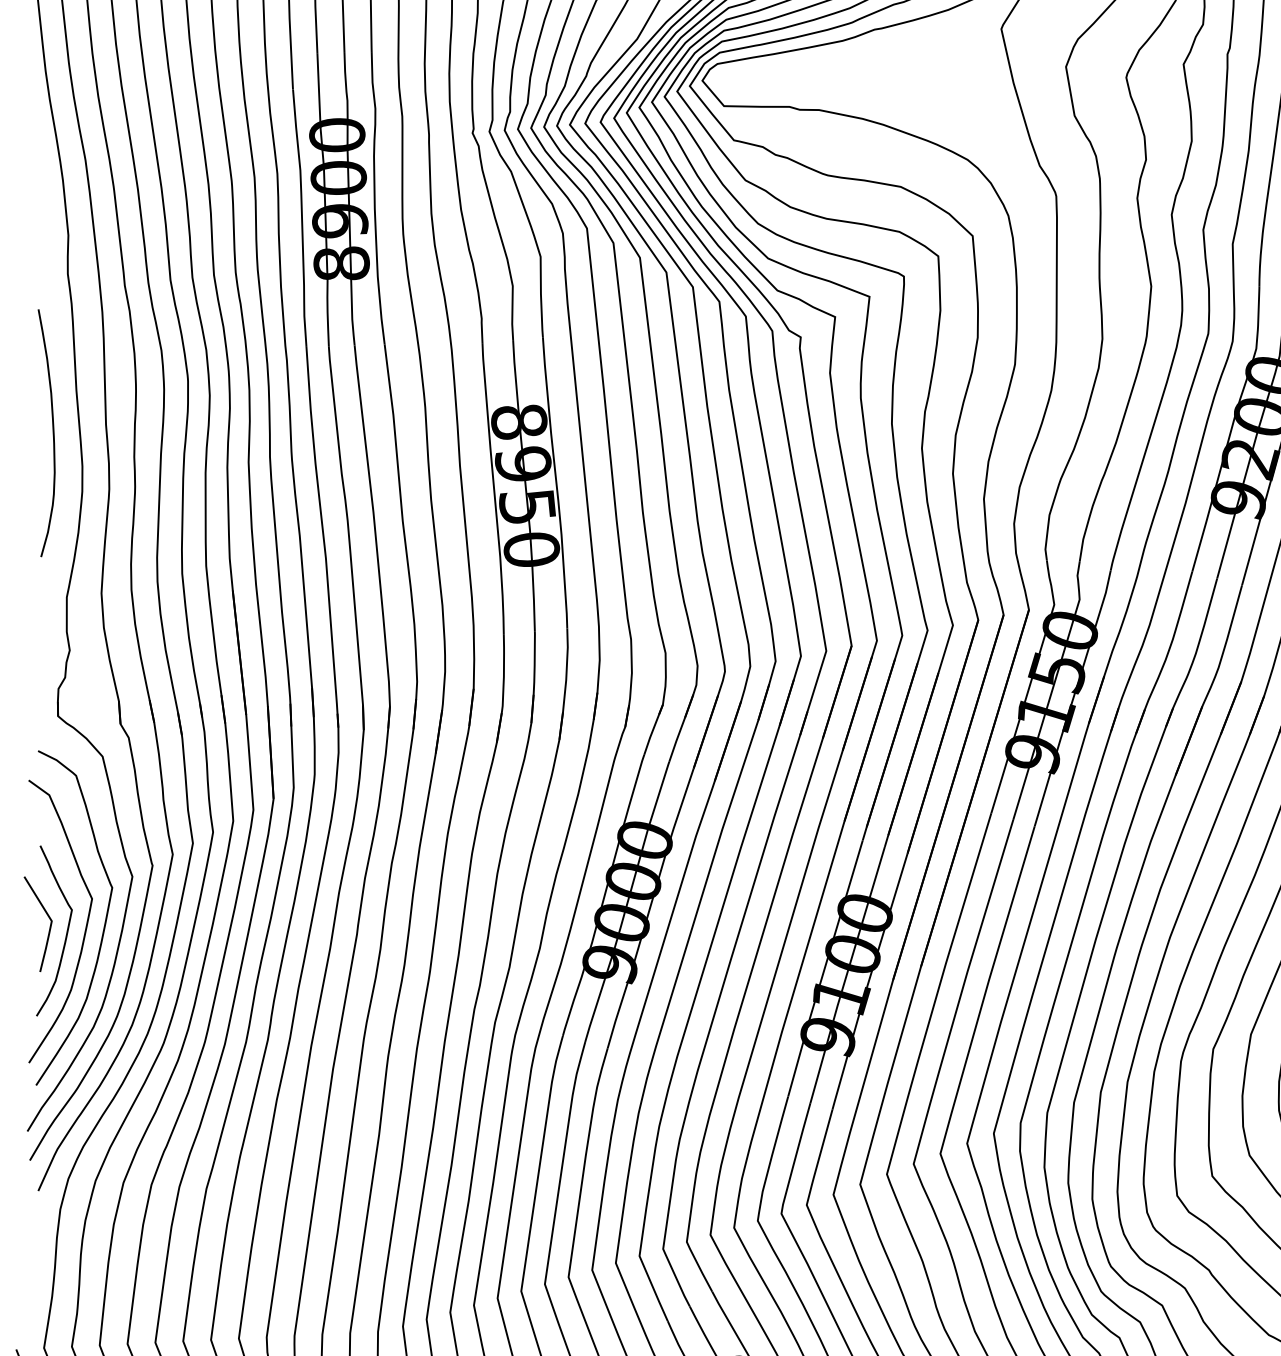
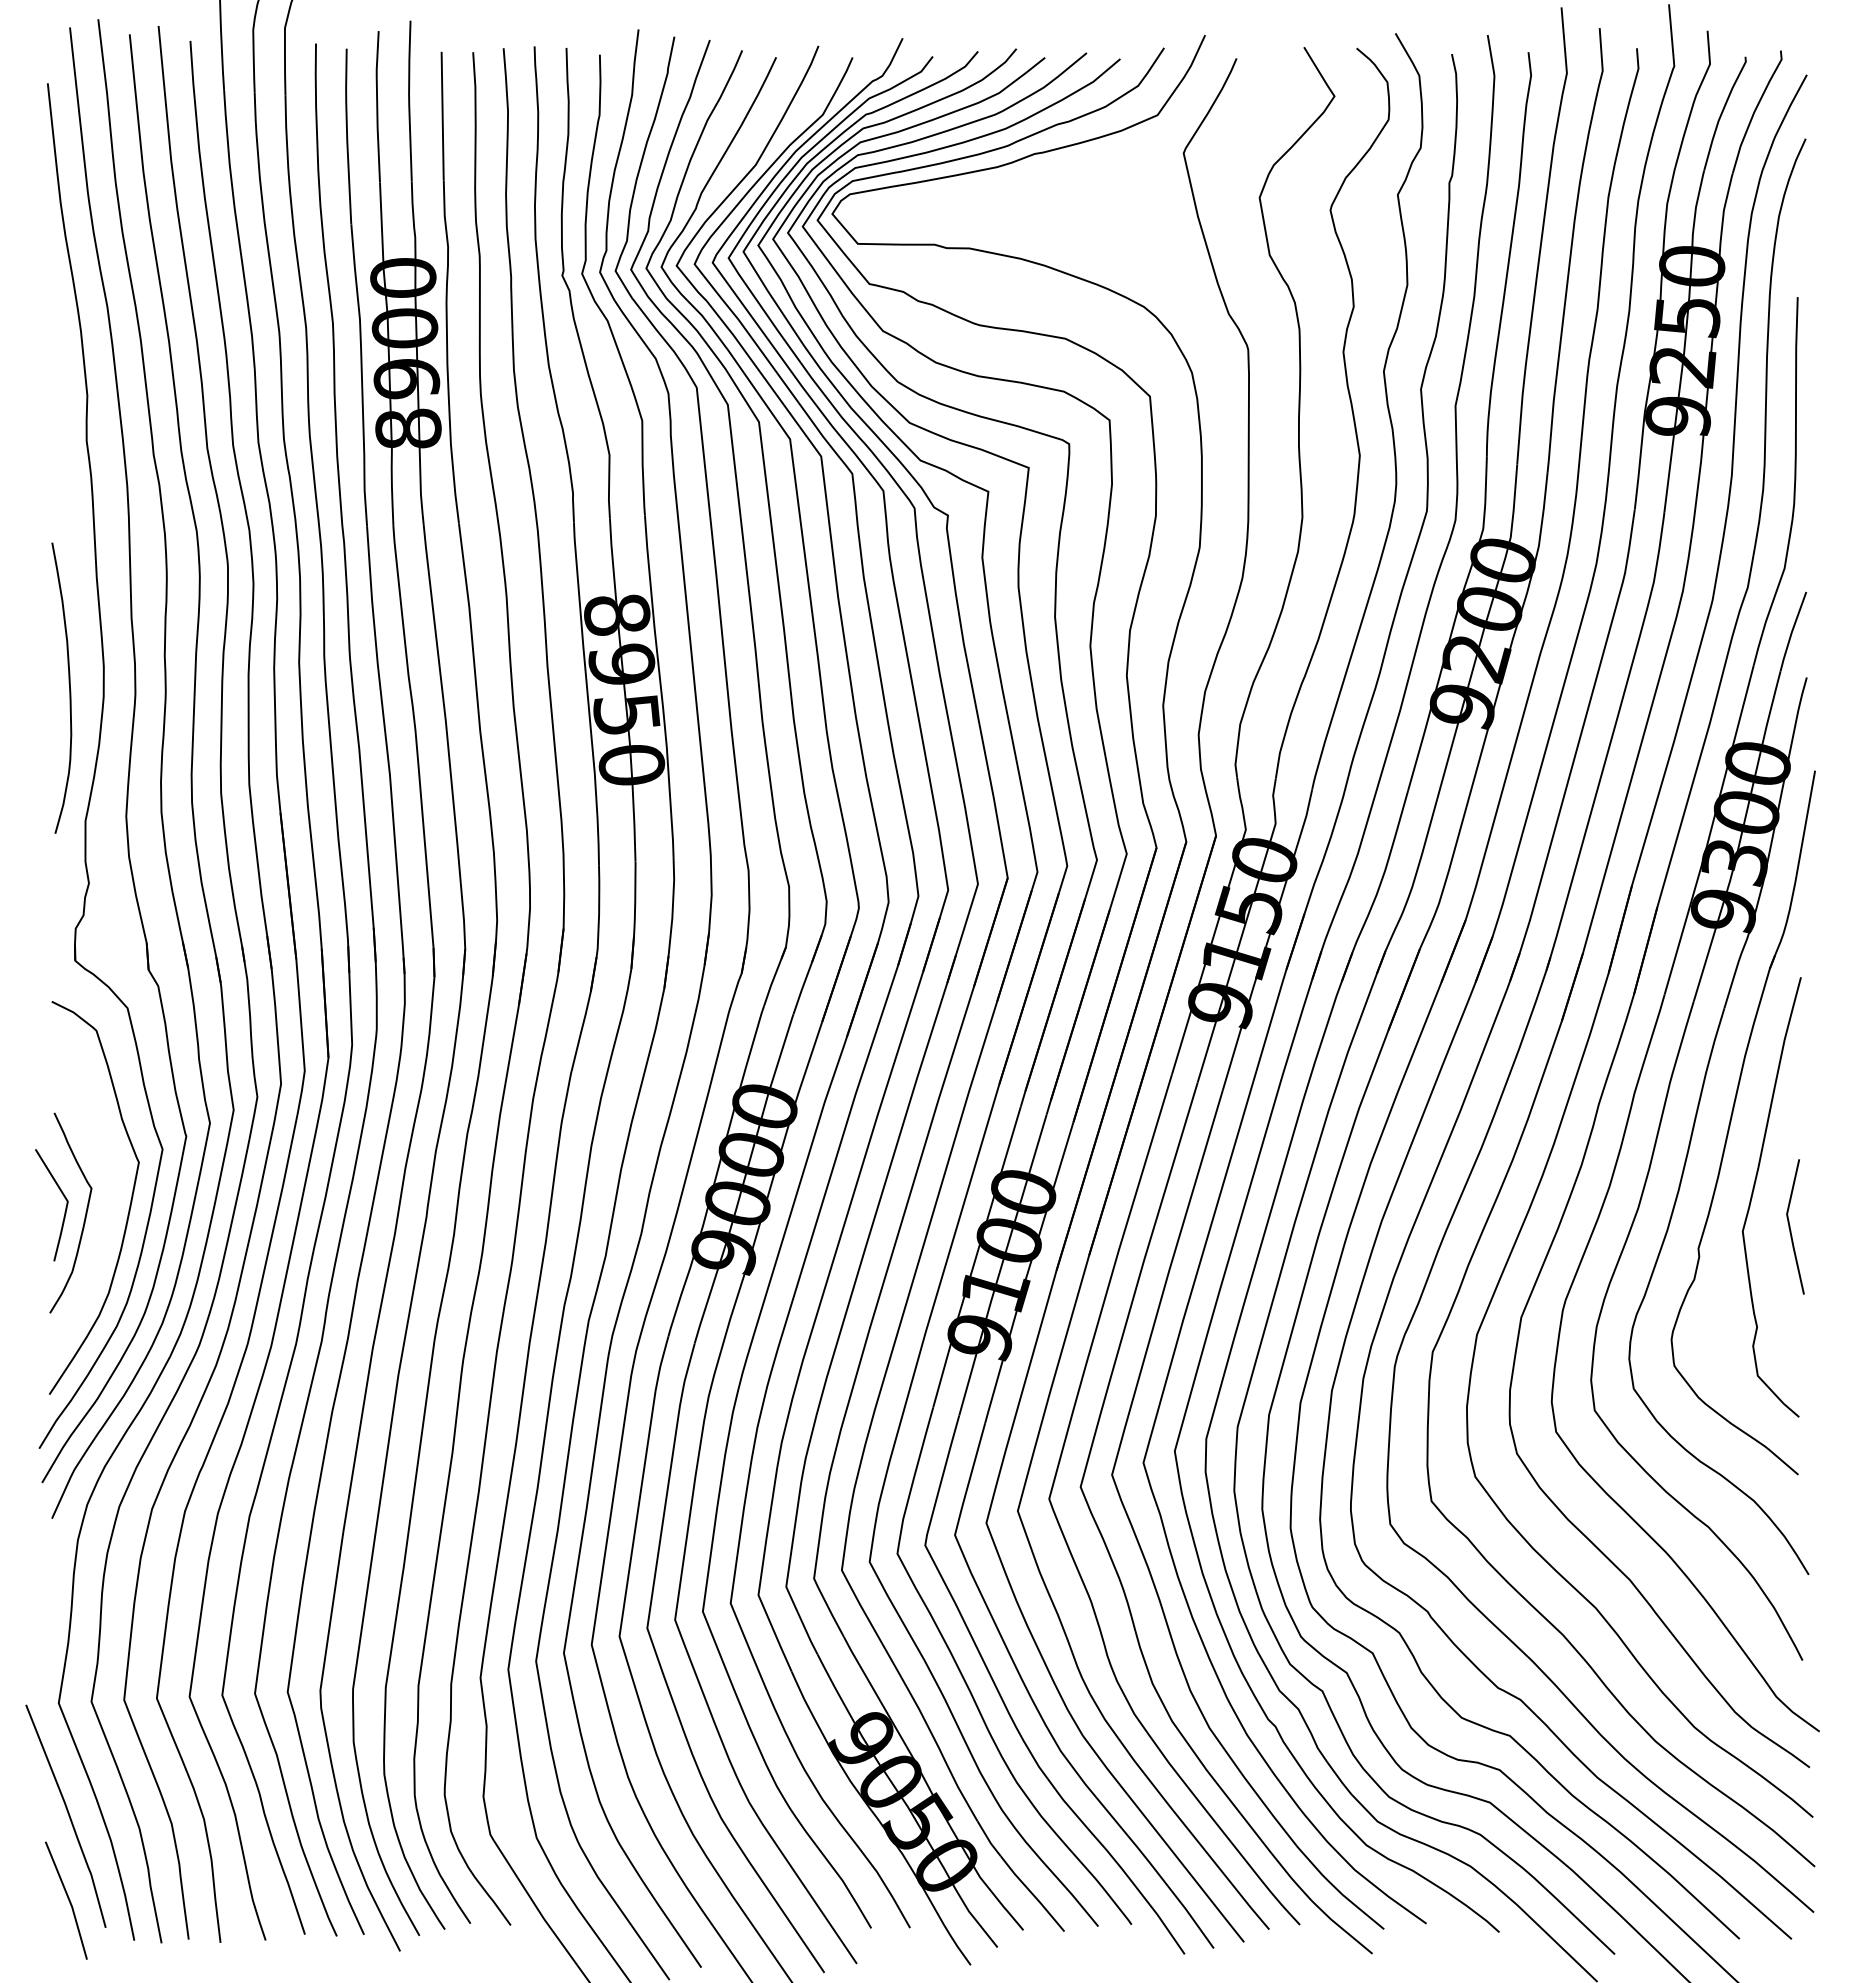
curve: (53, 432) -> (69, 687), moved
curve: (85, 927) -> (107, 1208), removed

